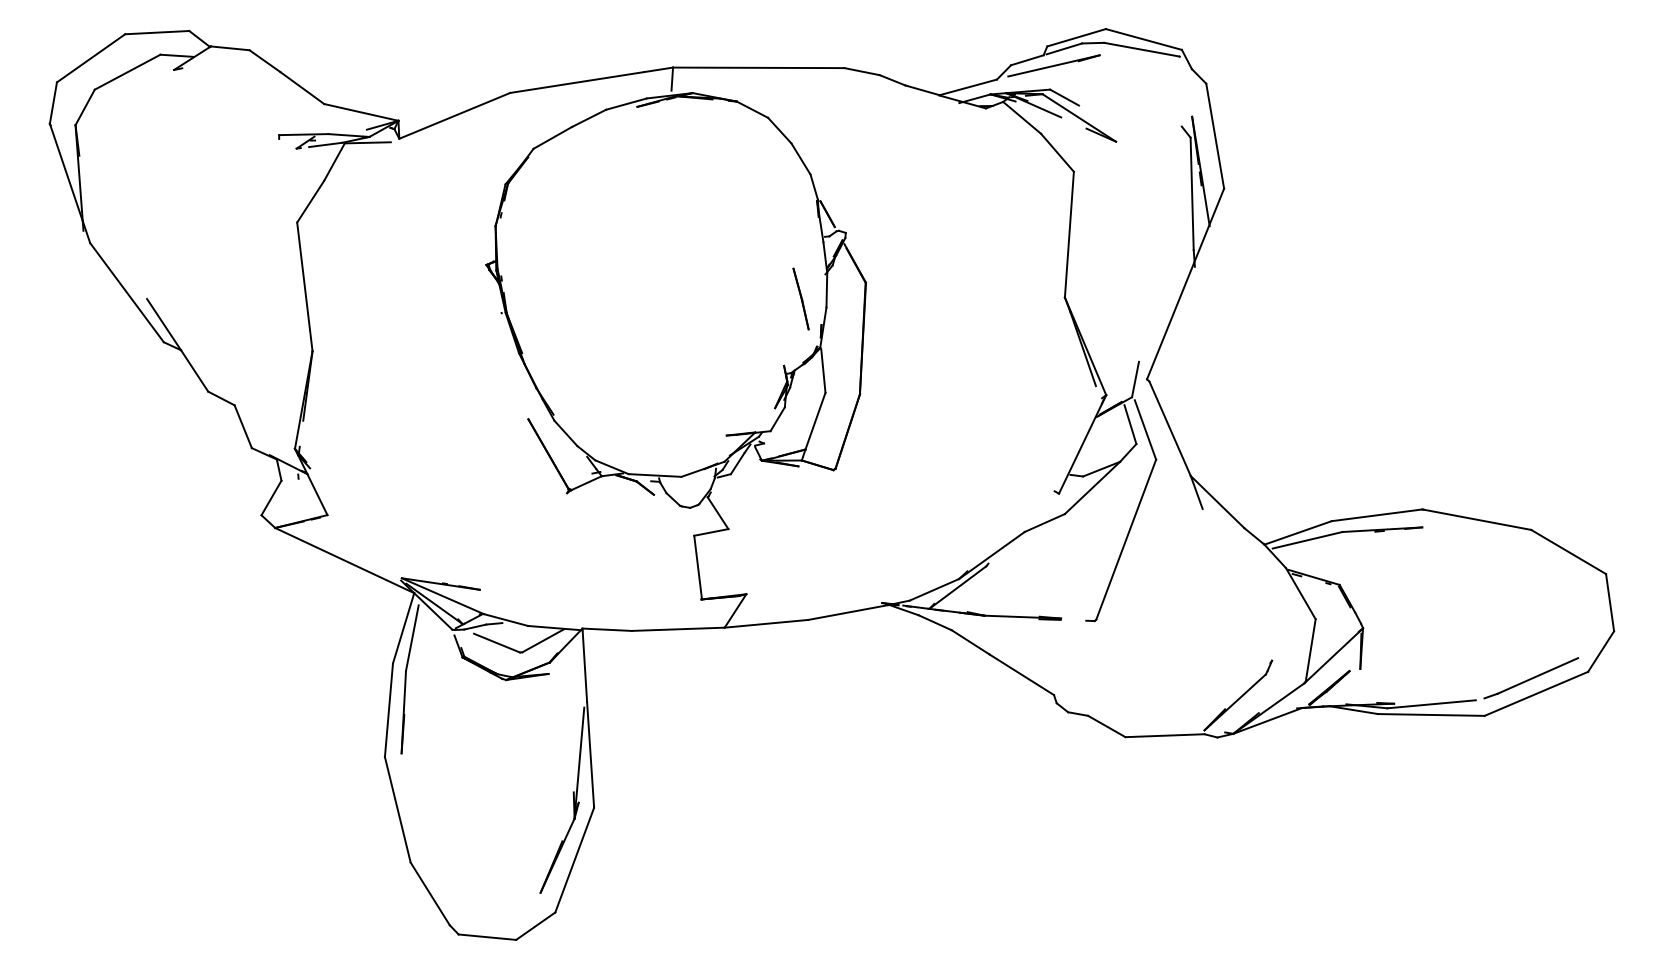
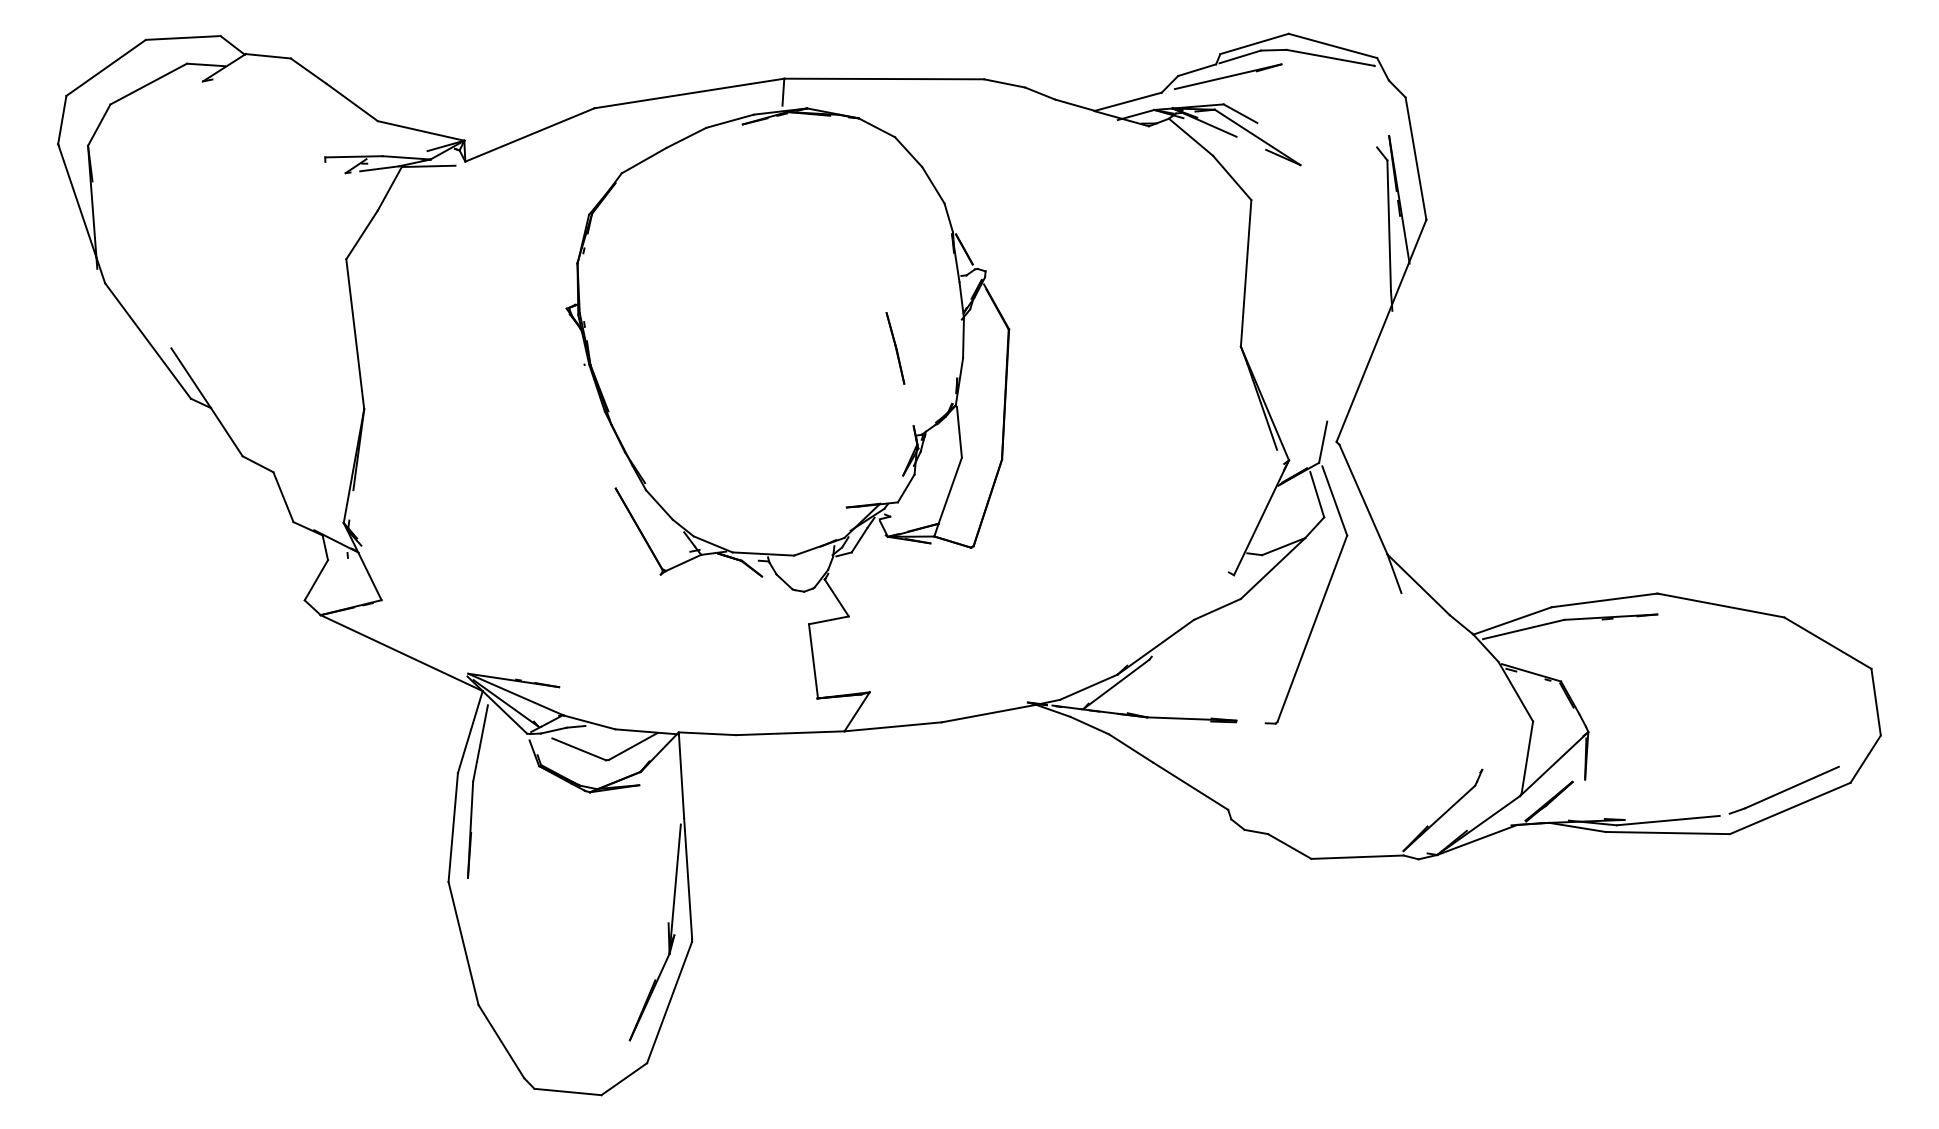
line: (801, 299) -> (895, 348), moved

